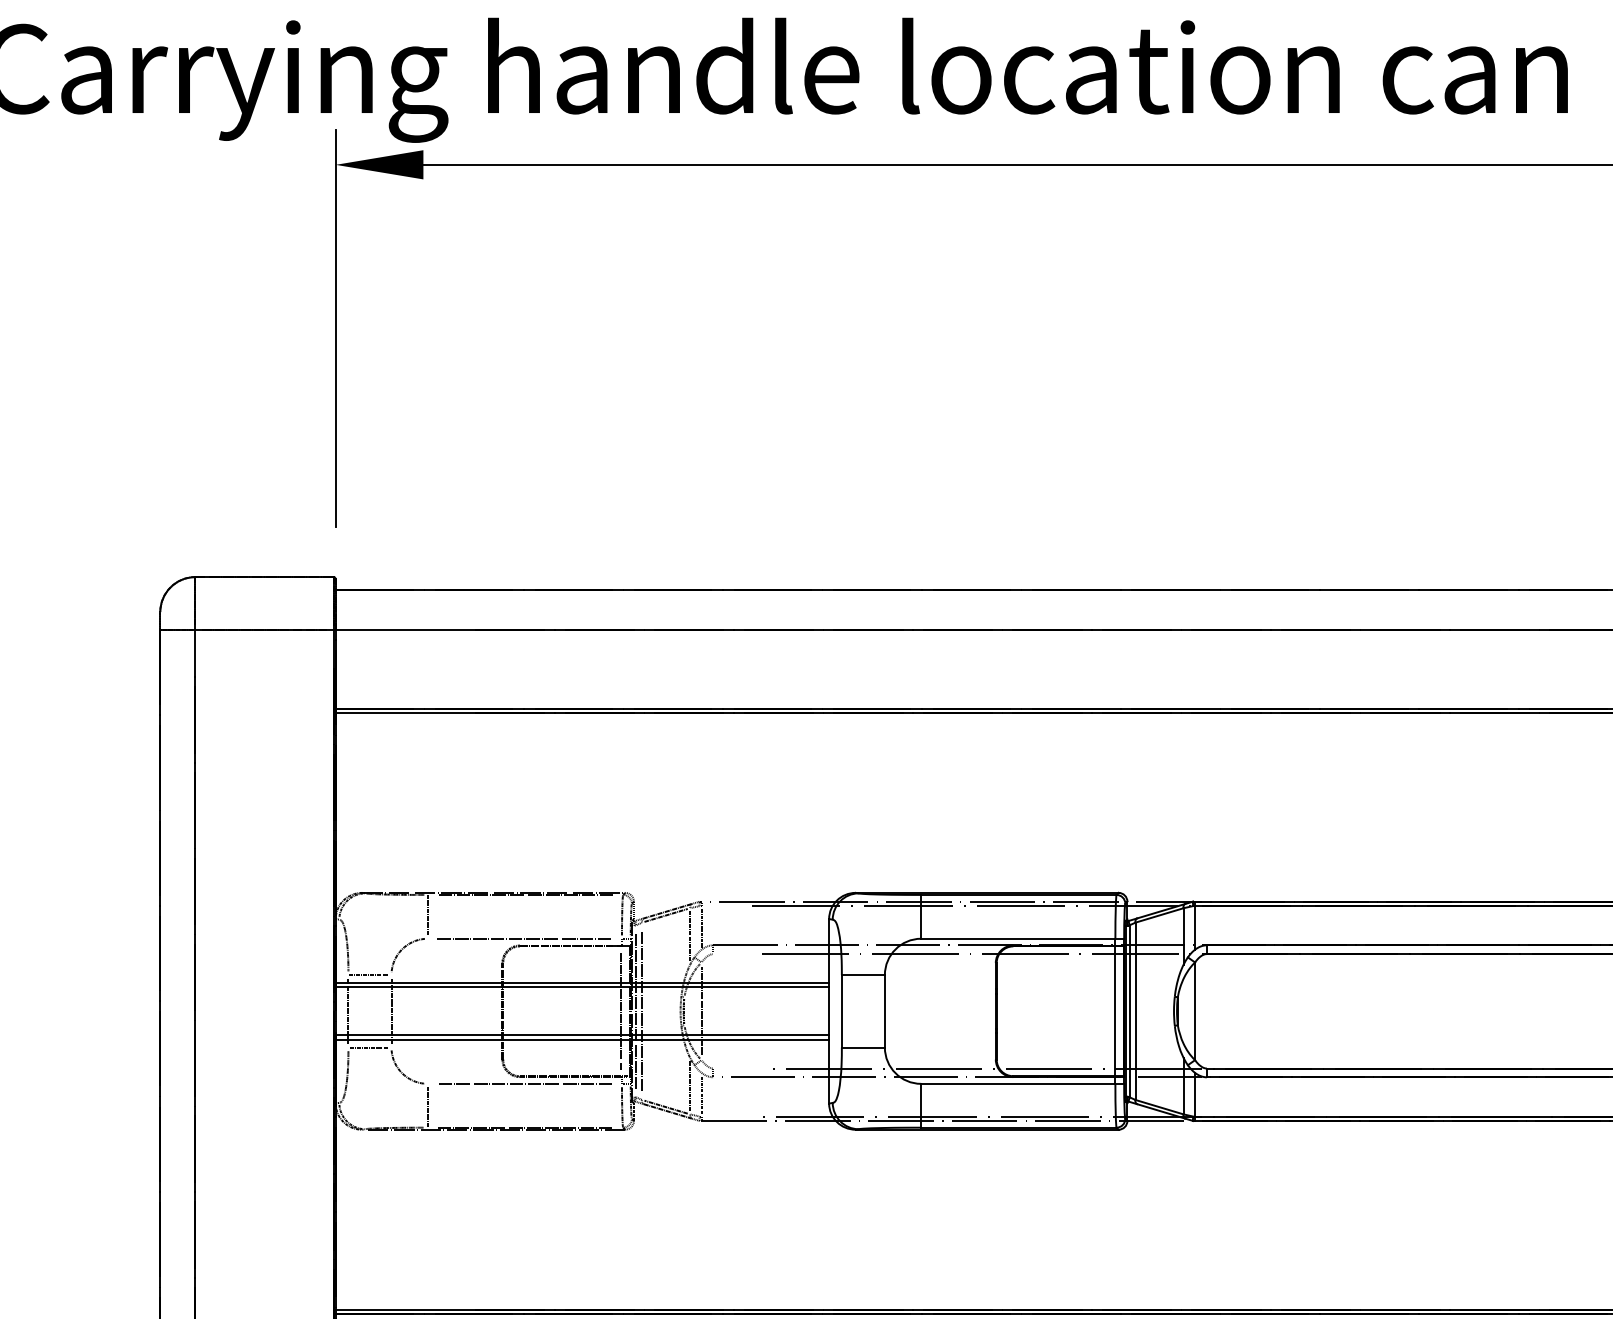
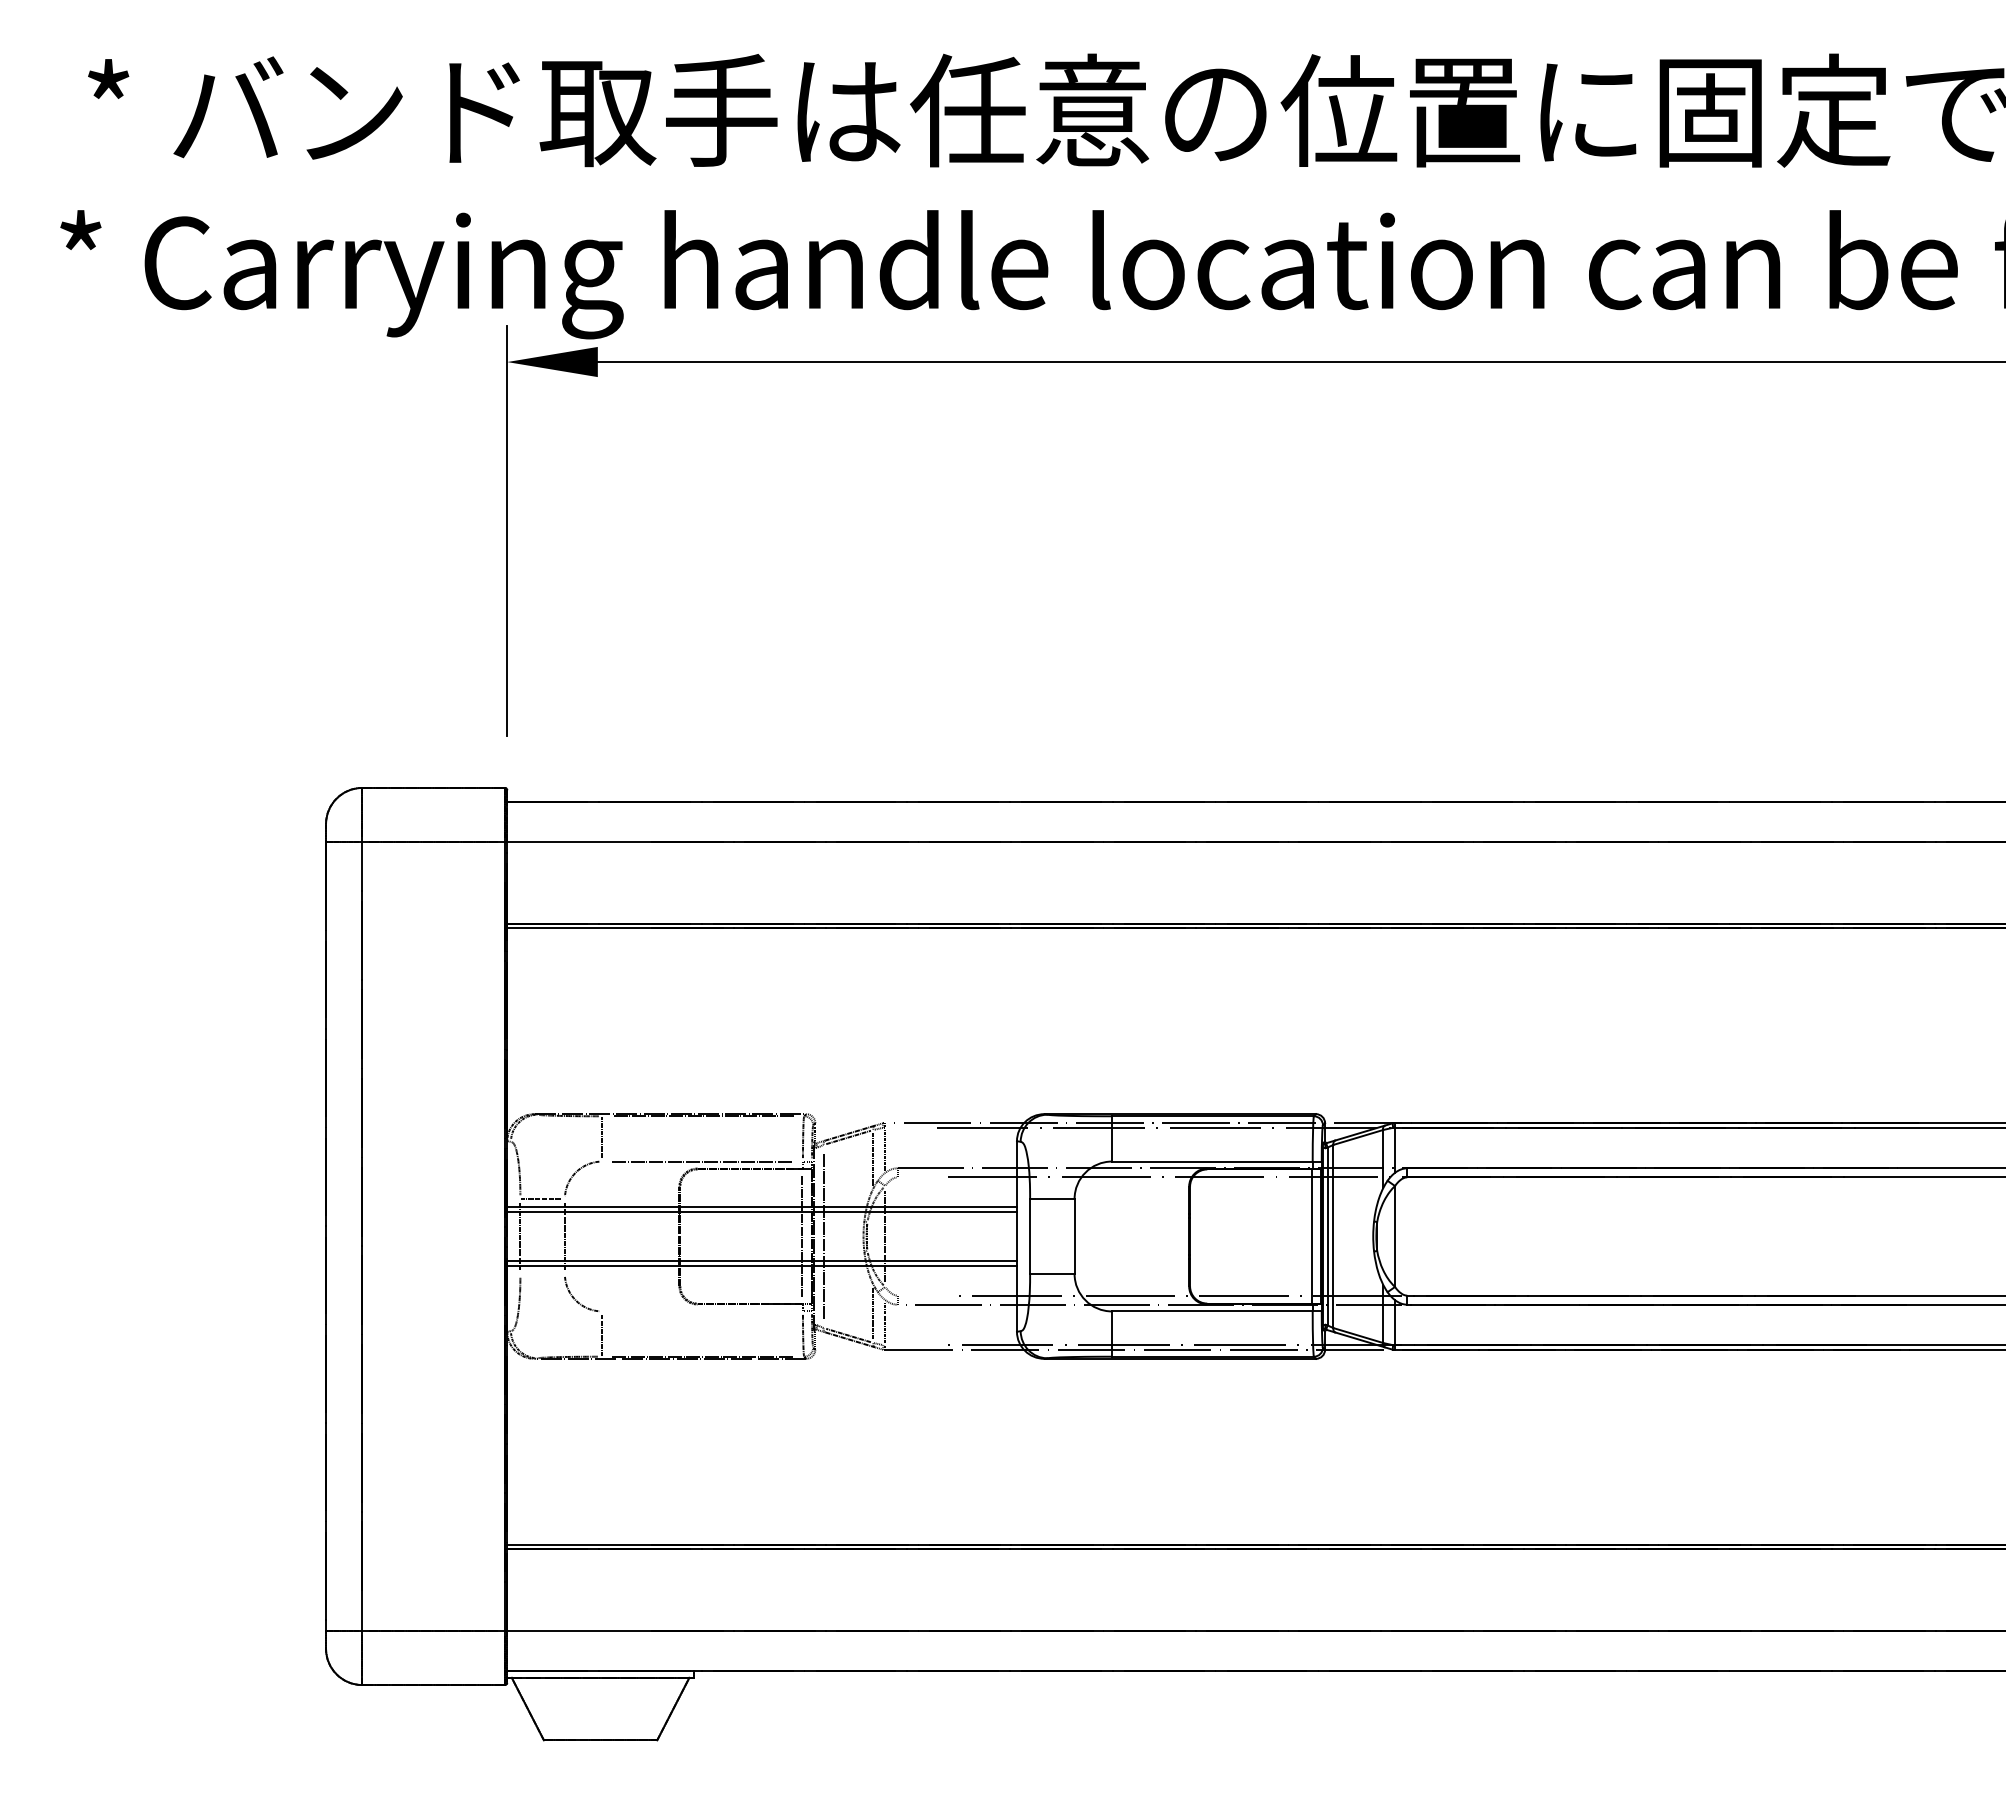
line: (636, 1011) -> (817, 1236), removed
line: (368, 1047) -> (541, 1273), removed
line: (524, 1083) -> (702, 1311), removed

